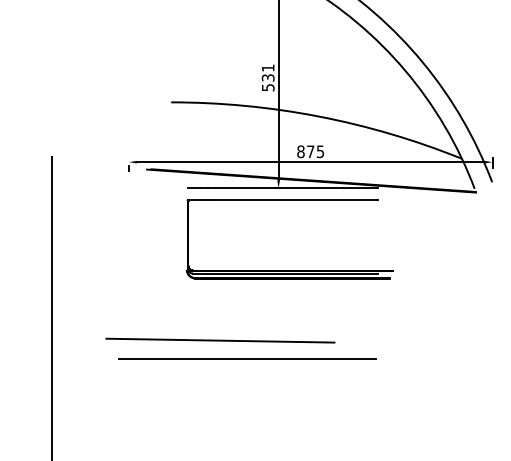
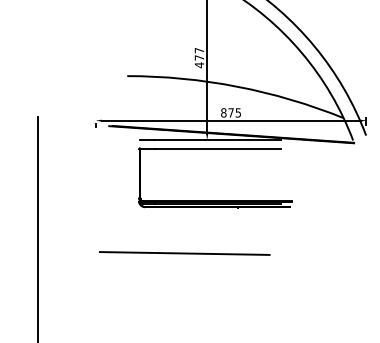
text: (267, 77) -> (198, 57), 531 -> 477
line: (220, 340) -> (184, 253), moved
line: (247, 359) -> (184, 267), removed

